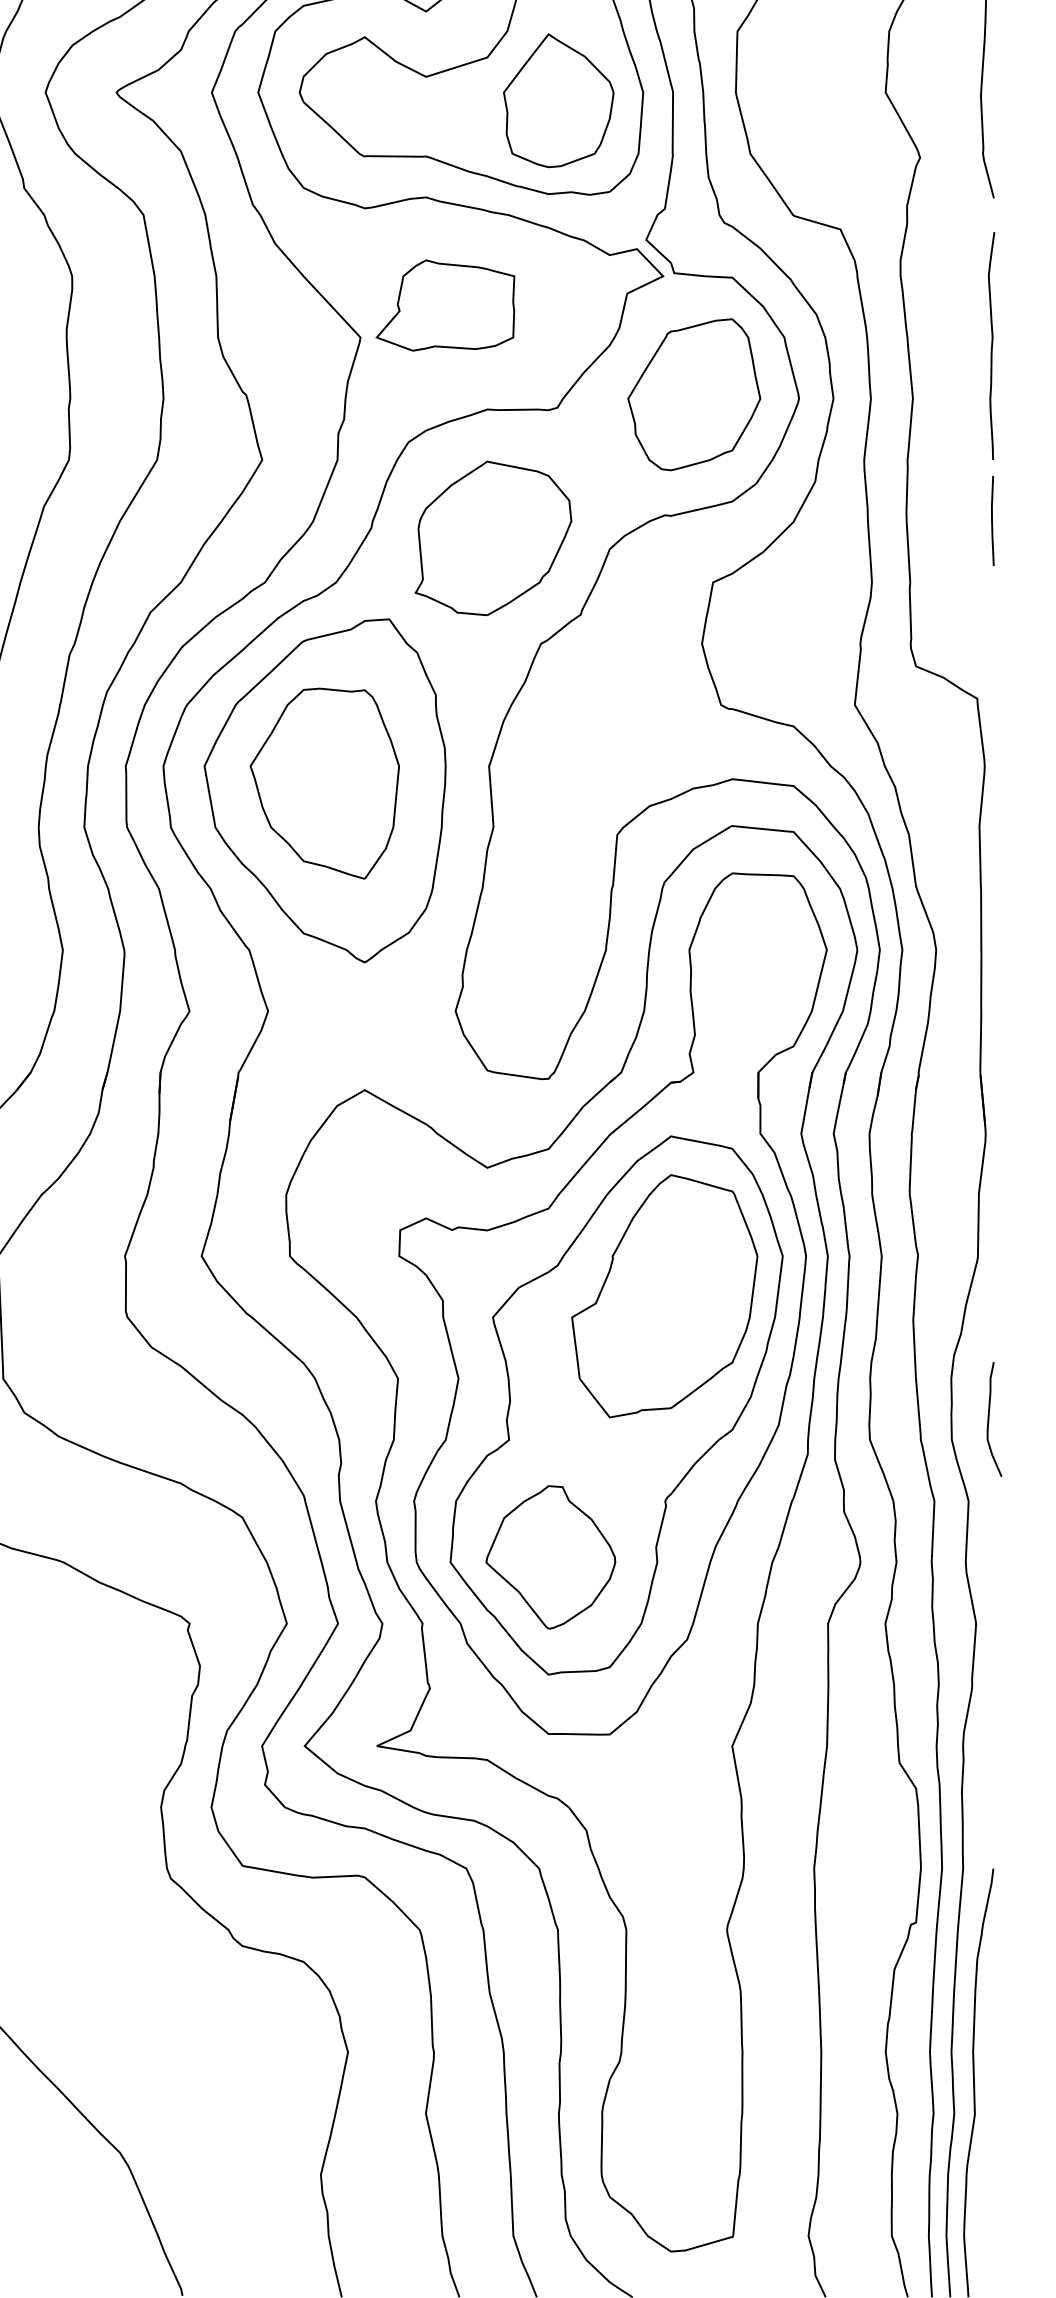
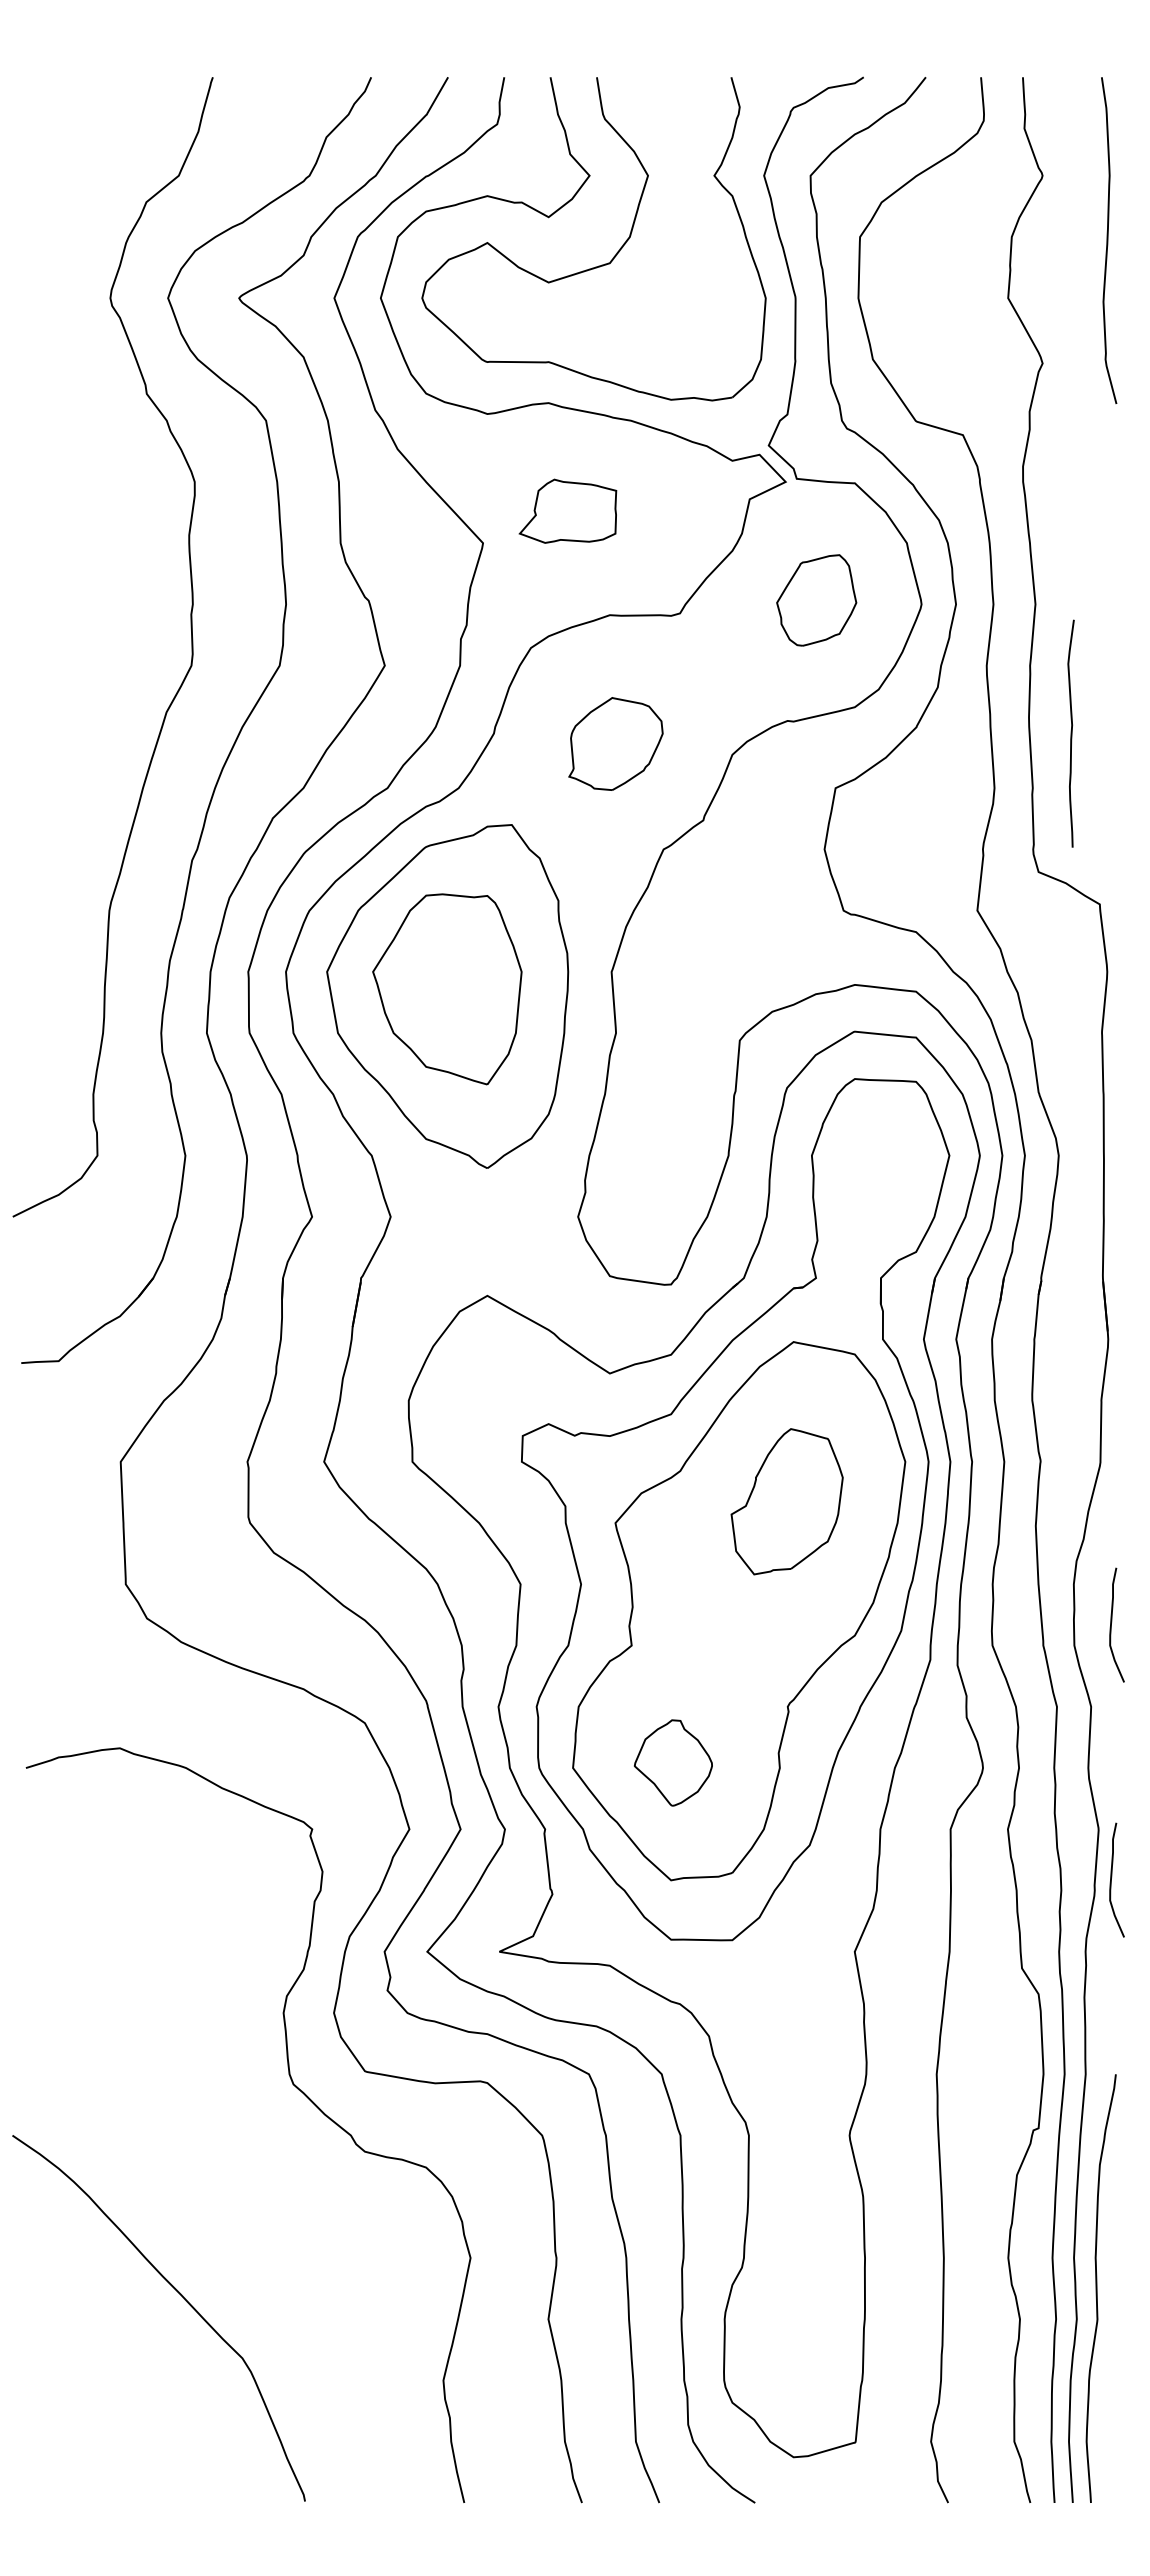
part: (557, 100) -> (680, 306), removed
part: (444, 305) -> (567, 511), size x0.7
curve: (990, 345) -> (1070, 733), moved
part: (693, 394) -> (816, 600), size x0.6
line: (992, 520) -> (1115, 726), removed
part: (492, 537) -> (615, 743), size x0.6
part: (663, 1295) -> (786, 1501), size x0.6
part: (550, 1556) -> (673, 1762), size x0.6
curve: (989, 1671) -> (1112, 1877), added

